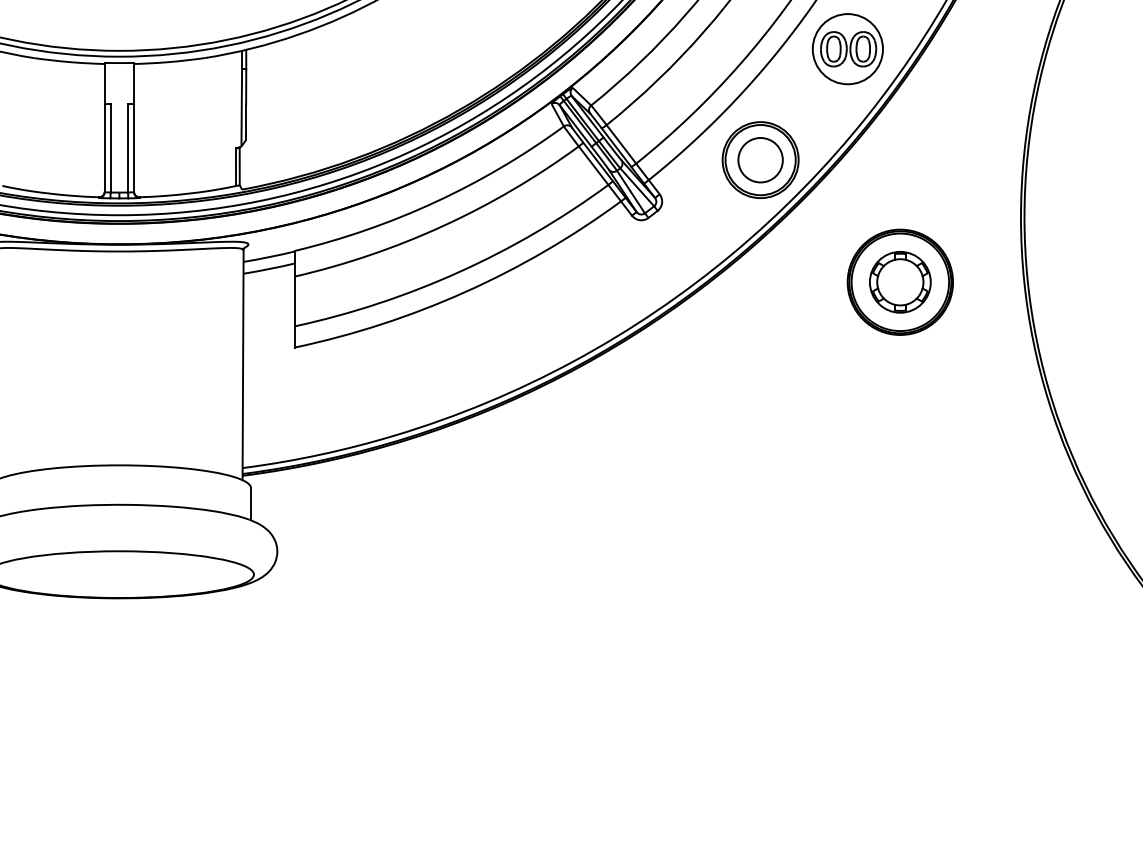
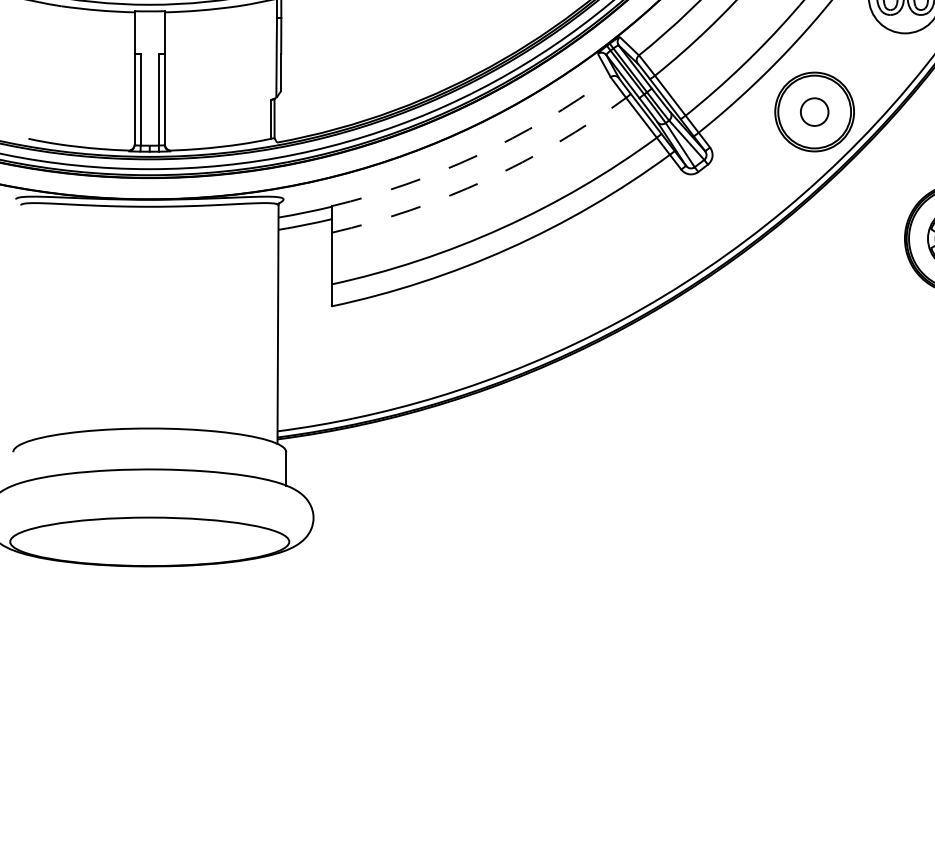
circle: (760, 160) -> (814, 112), size x0.6
arc: (435, 202) -> (477, 155), solid -> dashed
arc: (443, 225) -> (485, 179), solid -> dashed

